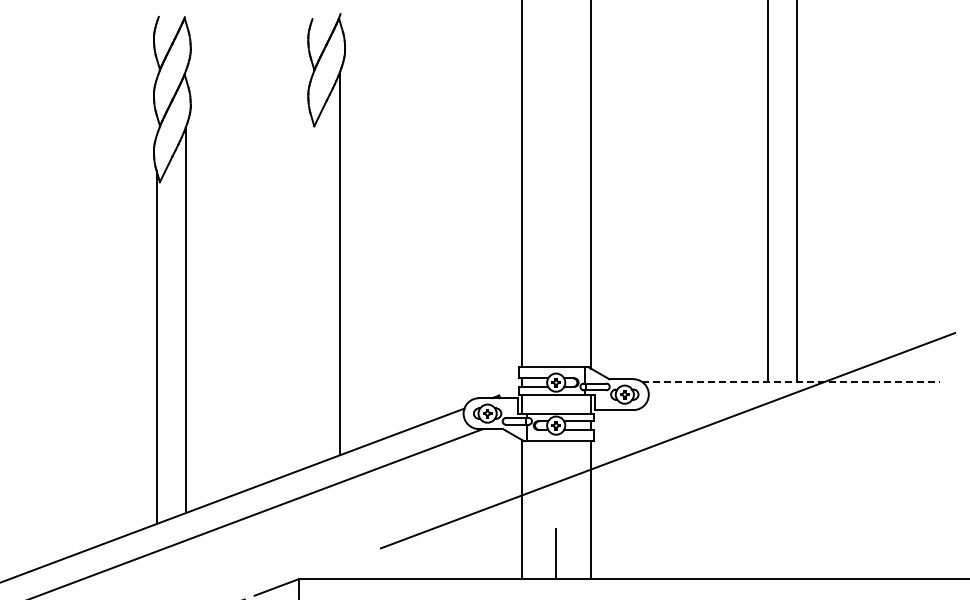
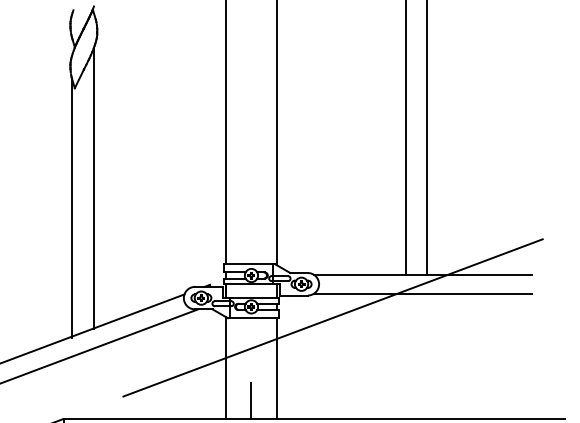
line: (310, 291) -> (72, 208), added
line: (791, 381) -> (423, 274), dashed -> solid
line: (790, 407) -> (422, 293), added

